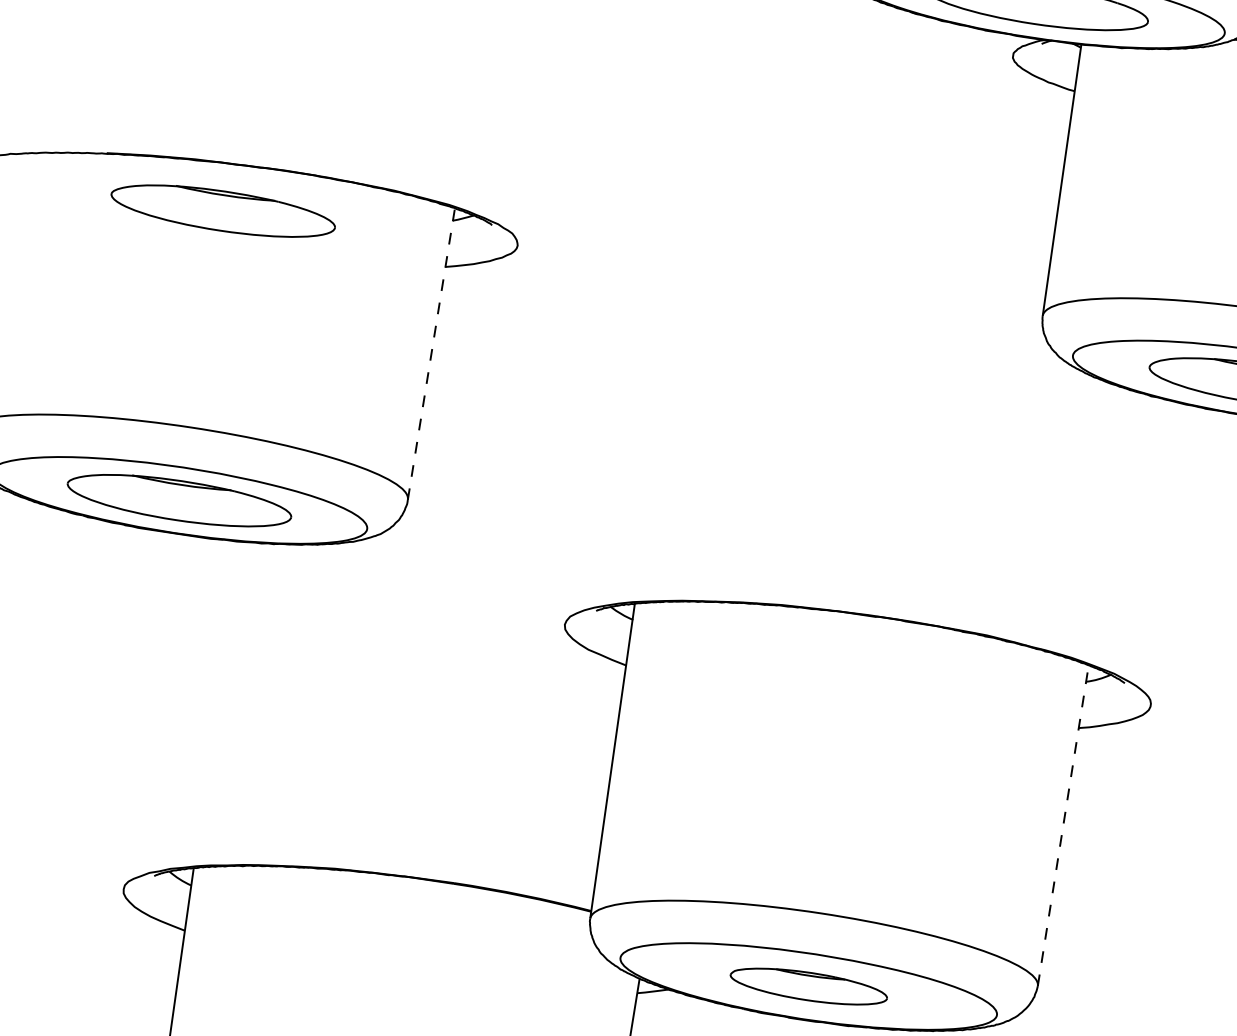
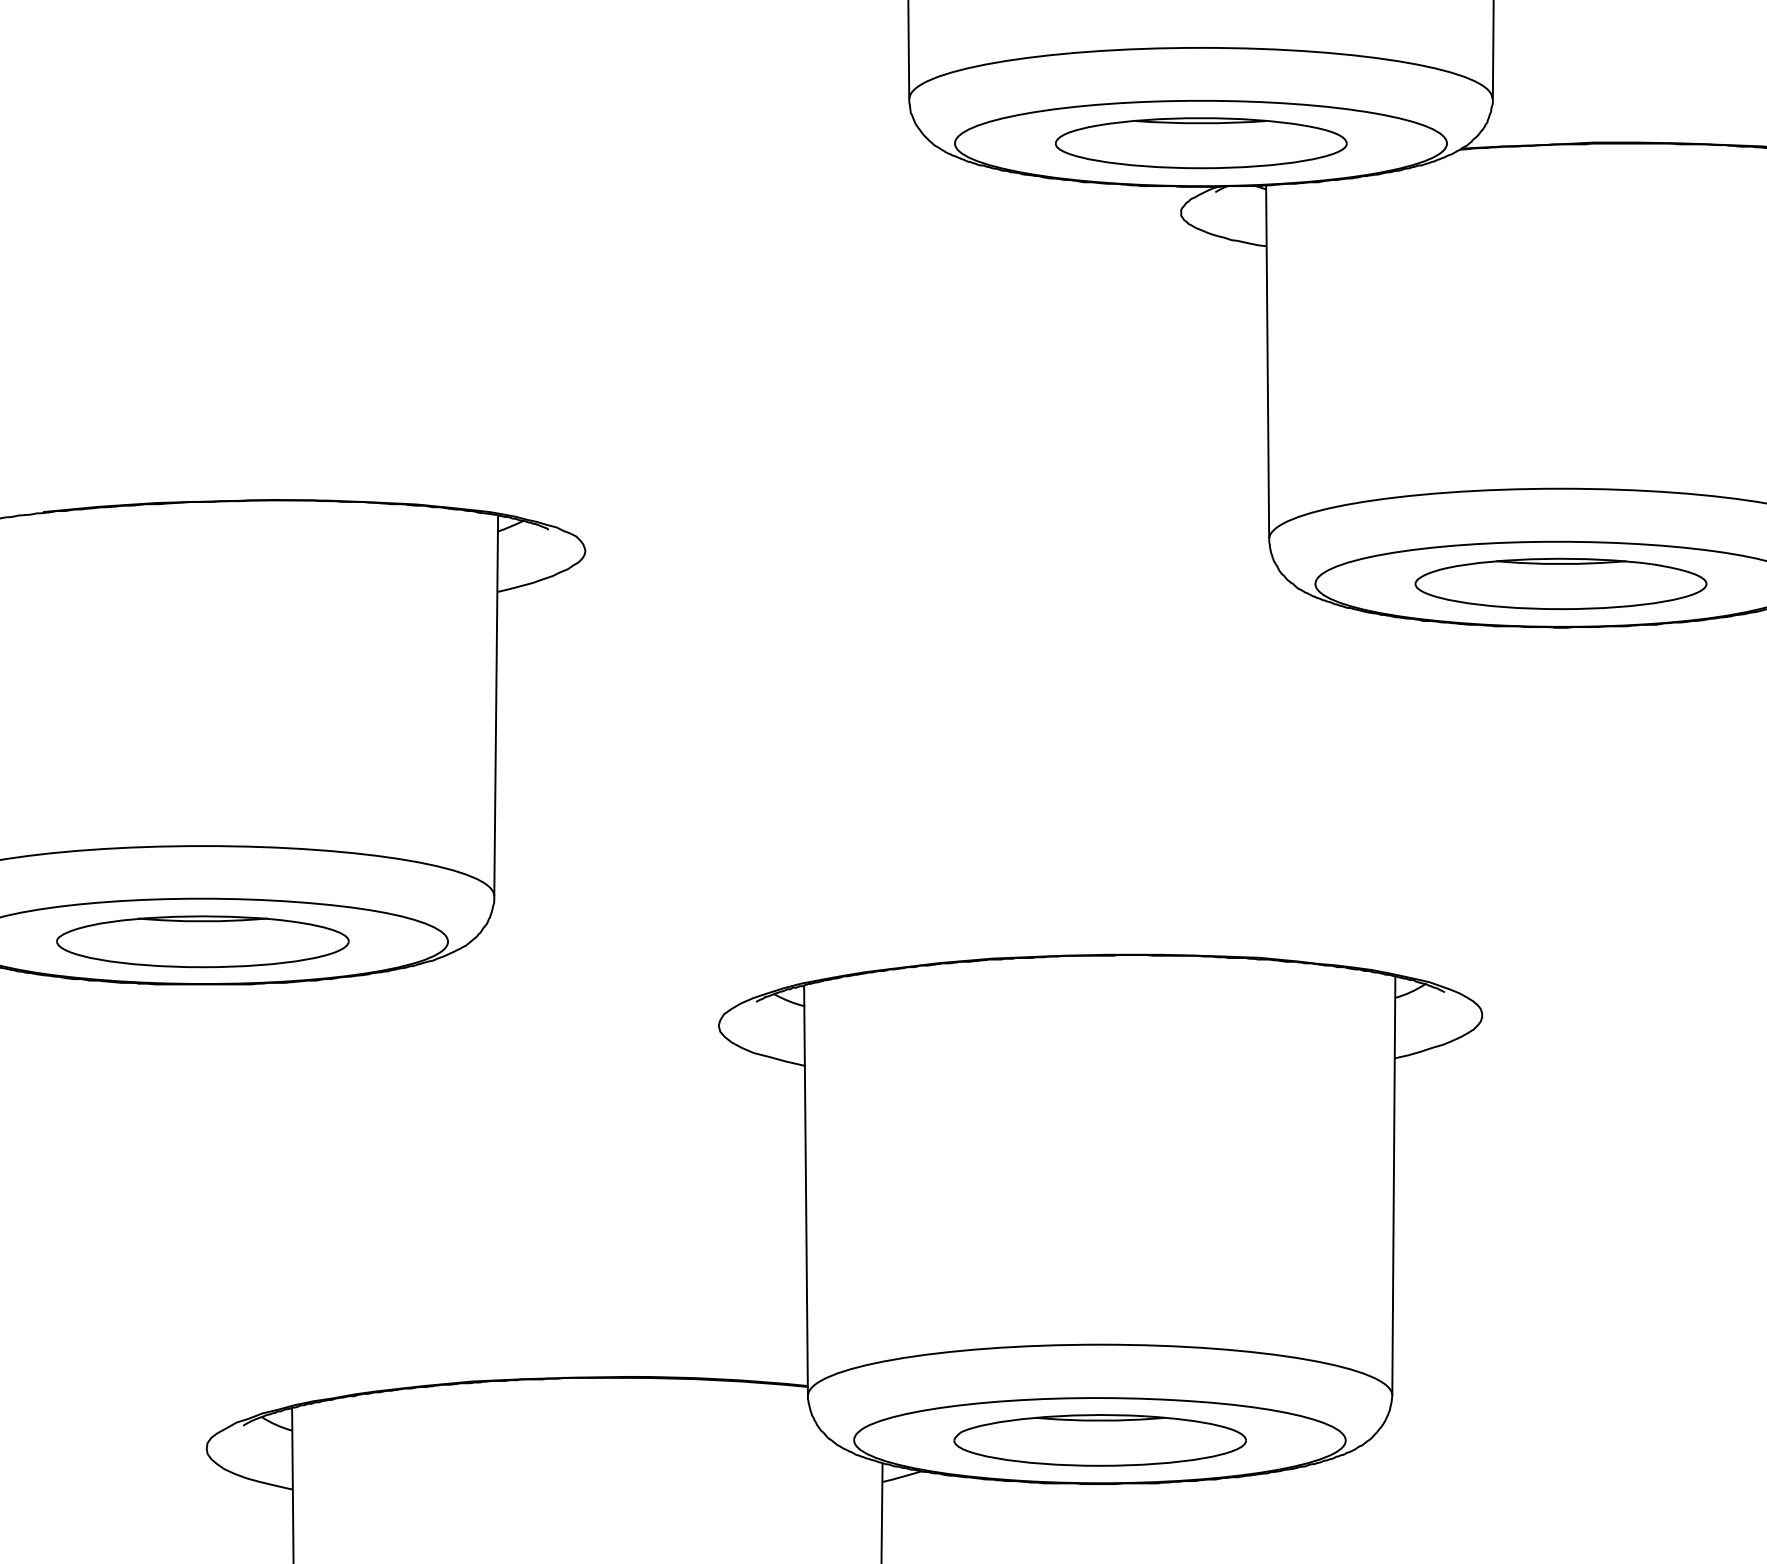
part: (222, 210) -> (202, 563), removed
line: (431, 353) -> (496, 705), dashed -> solid
line: (1062, 826) -> (1393, 1186), dashed -> solid
part: (808, 986) -> (1099, 1440), size x1.43

